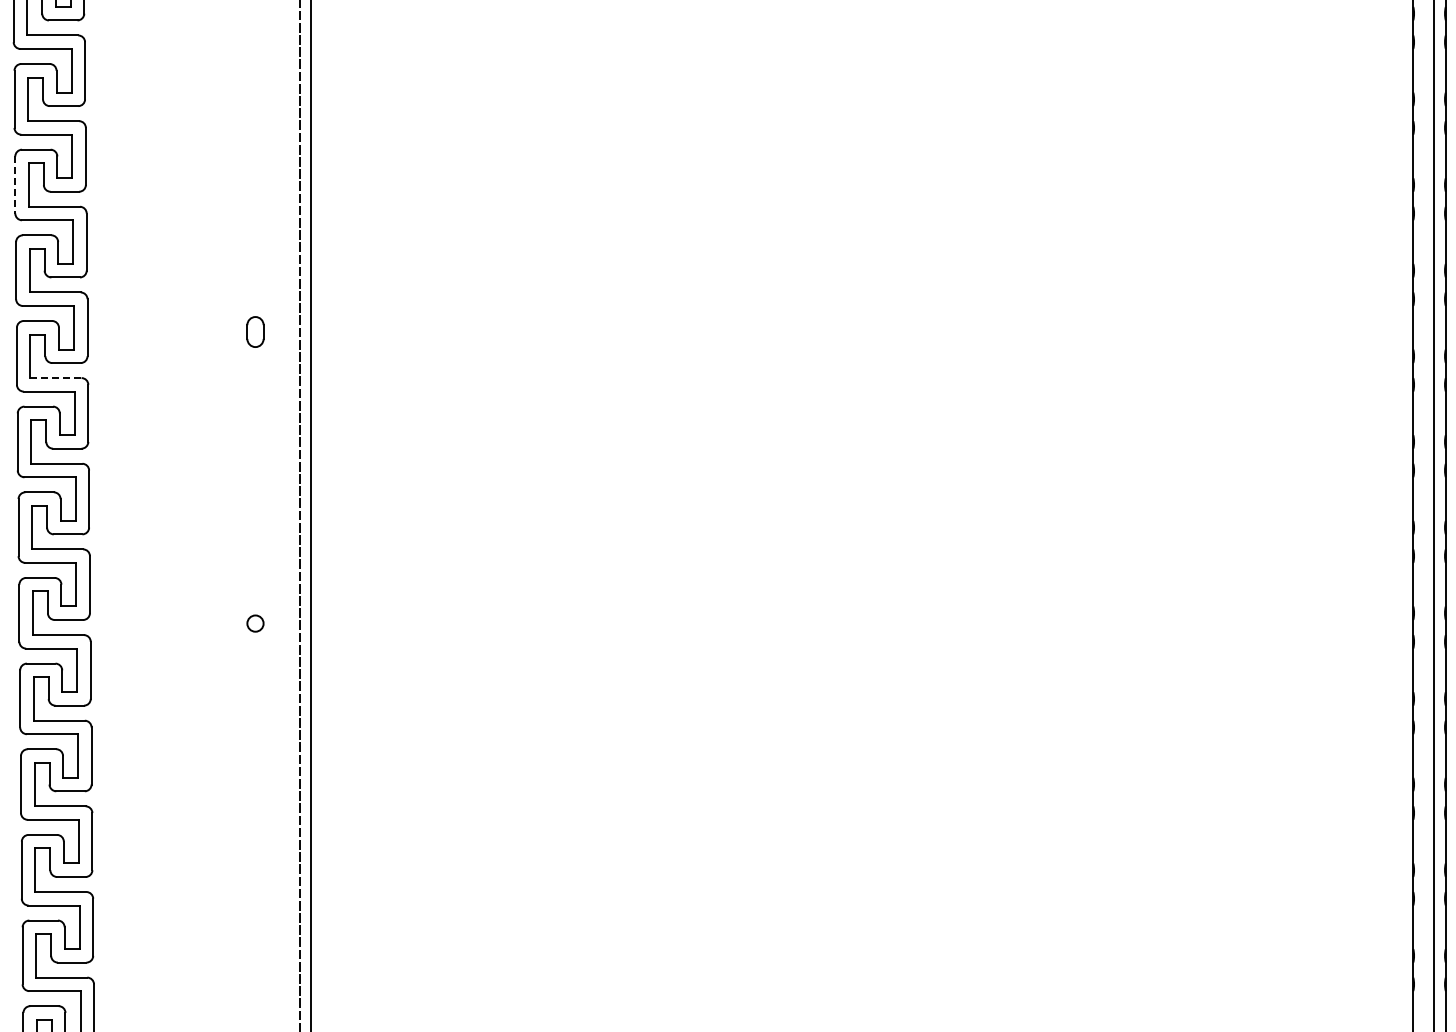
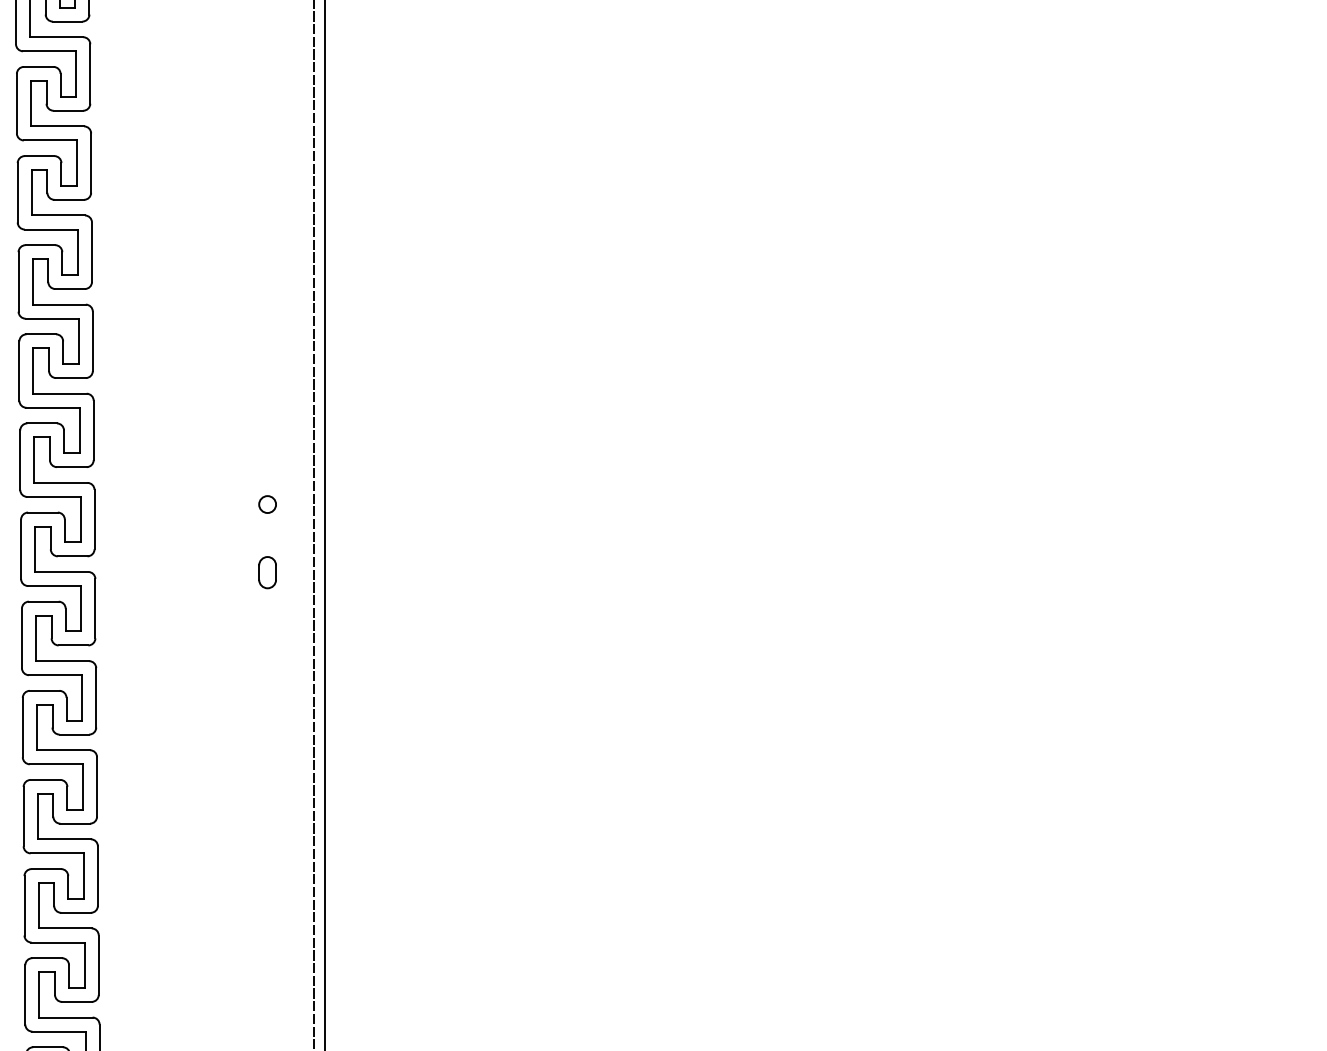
line: (15, 185) -> (17, 193), dashed -> solid
part: (255, 331) -> (267, 572), moved
line: (56, 378) -> (60, 394), dashed -> solid
circle: (255, 623) -> (267, 504), moved

